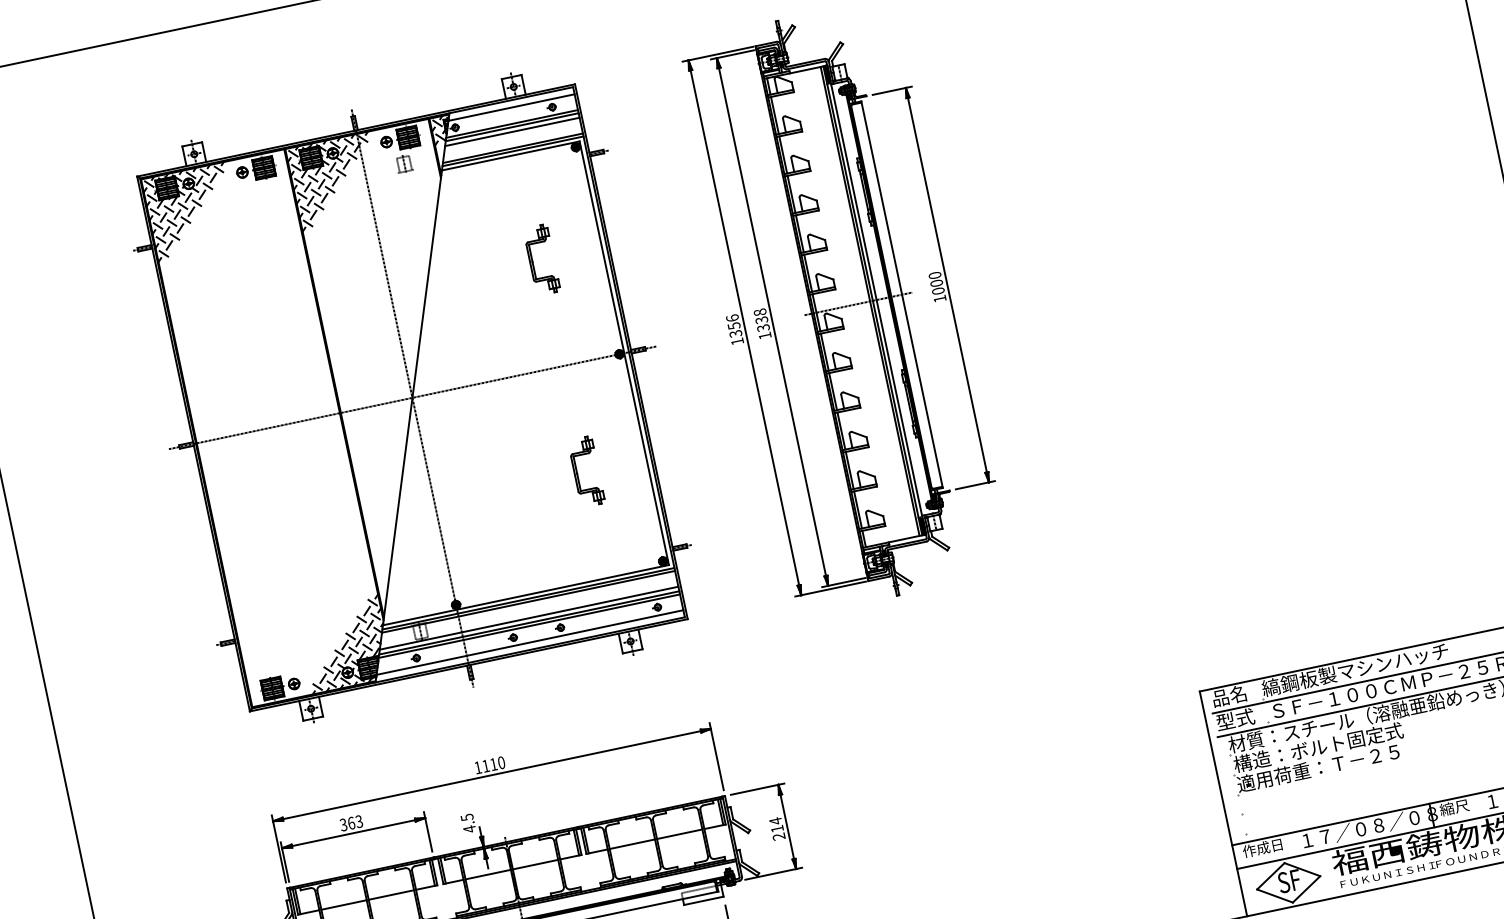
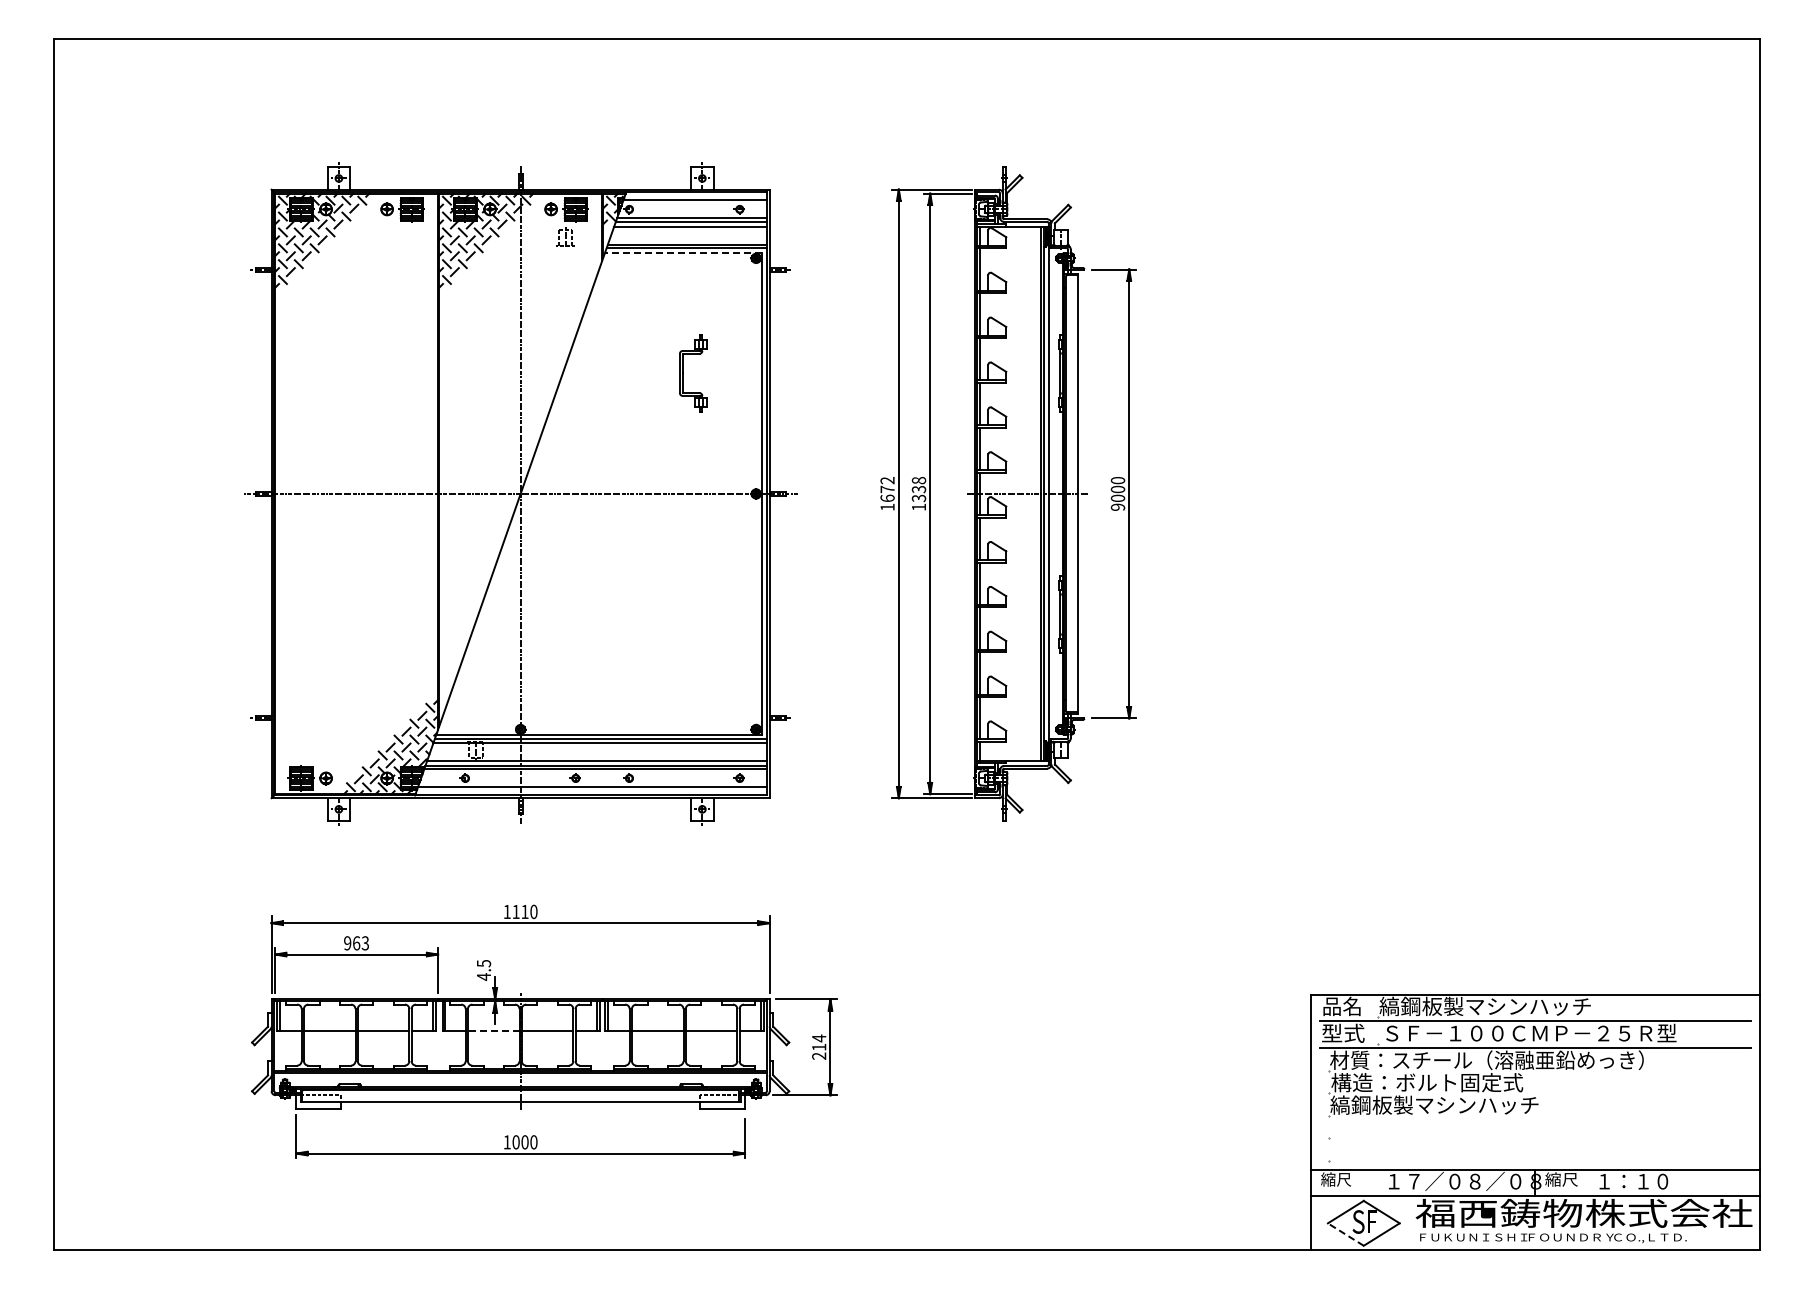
line: (510, 155) -> (682, 252), solid -> dashed
text: (939, 298) -> (1117, 506), 1000 -> 9000
text: (734, 326) -> (887, 489), 1356 -> 1672
part: (577, 473) -> (683, 614), removed
text: (1328, 765) -> (1434, 1104), 適用荷重：Ｔ－２５ -> 縞鋼板製マシンハッチ
text: (343, 825) -> (347, 943), 363 -> 963
text: (1262, 848) -> (1343, 1179), 作成日 -> 縮尺
line: (488, 874) -> (493, 1030), solid -> dashed
line: (1274, 896) -> (1345, 1234), solid -> dashed

